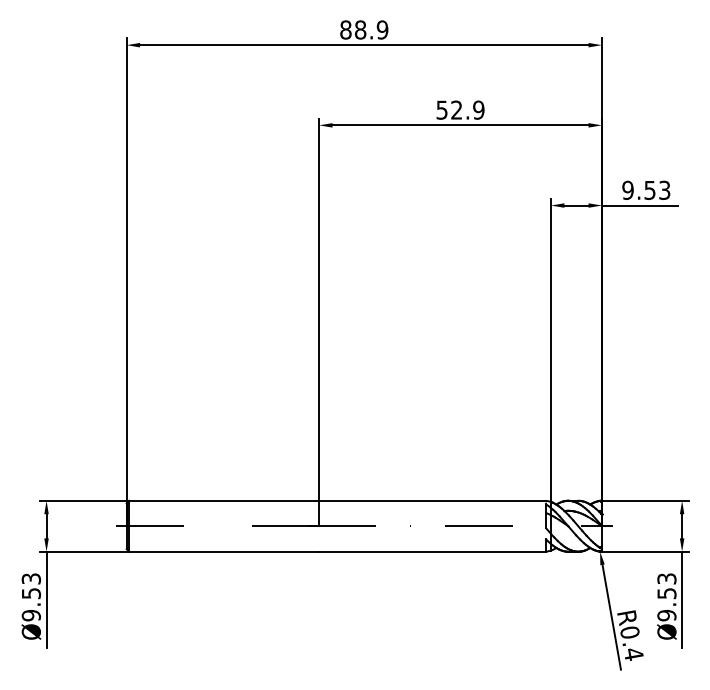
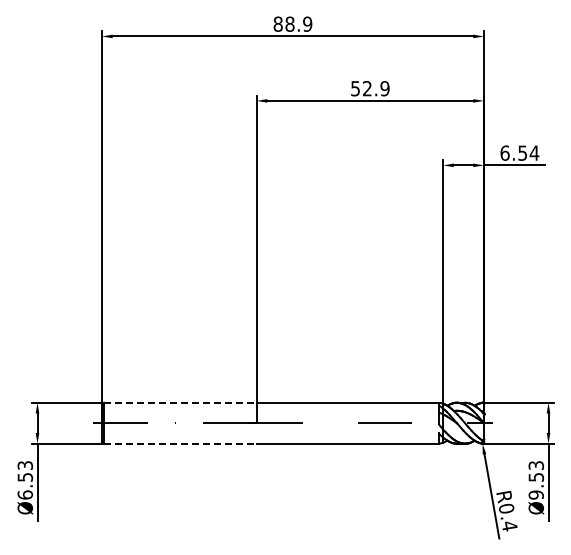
text: (646, 189) -> (519, 152), 9.53 -> 6.54
line: (224, 500) -> (180, 402), solid -> dashed
line: (224, 551) -> (180, 443), solid -> dashed
text: (31, 614) -> (25, 494), Ø9.53 -> Ø6.53

